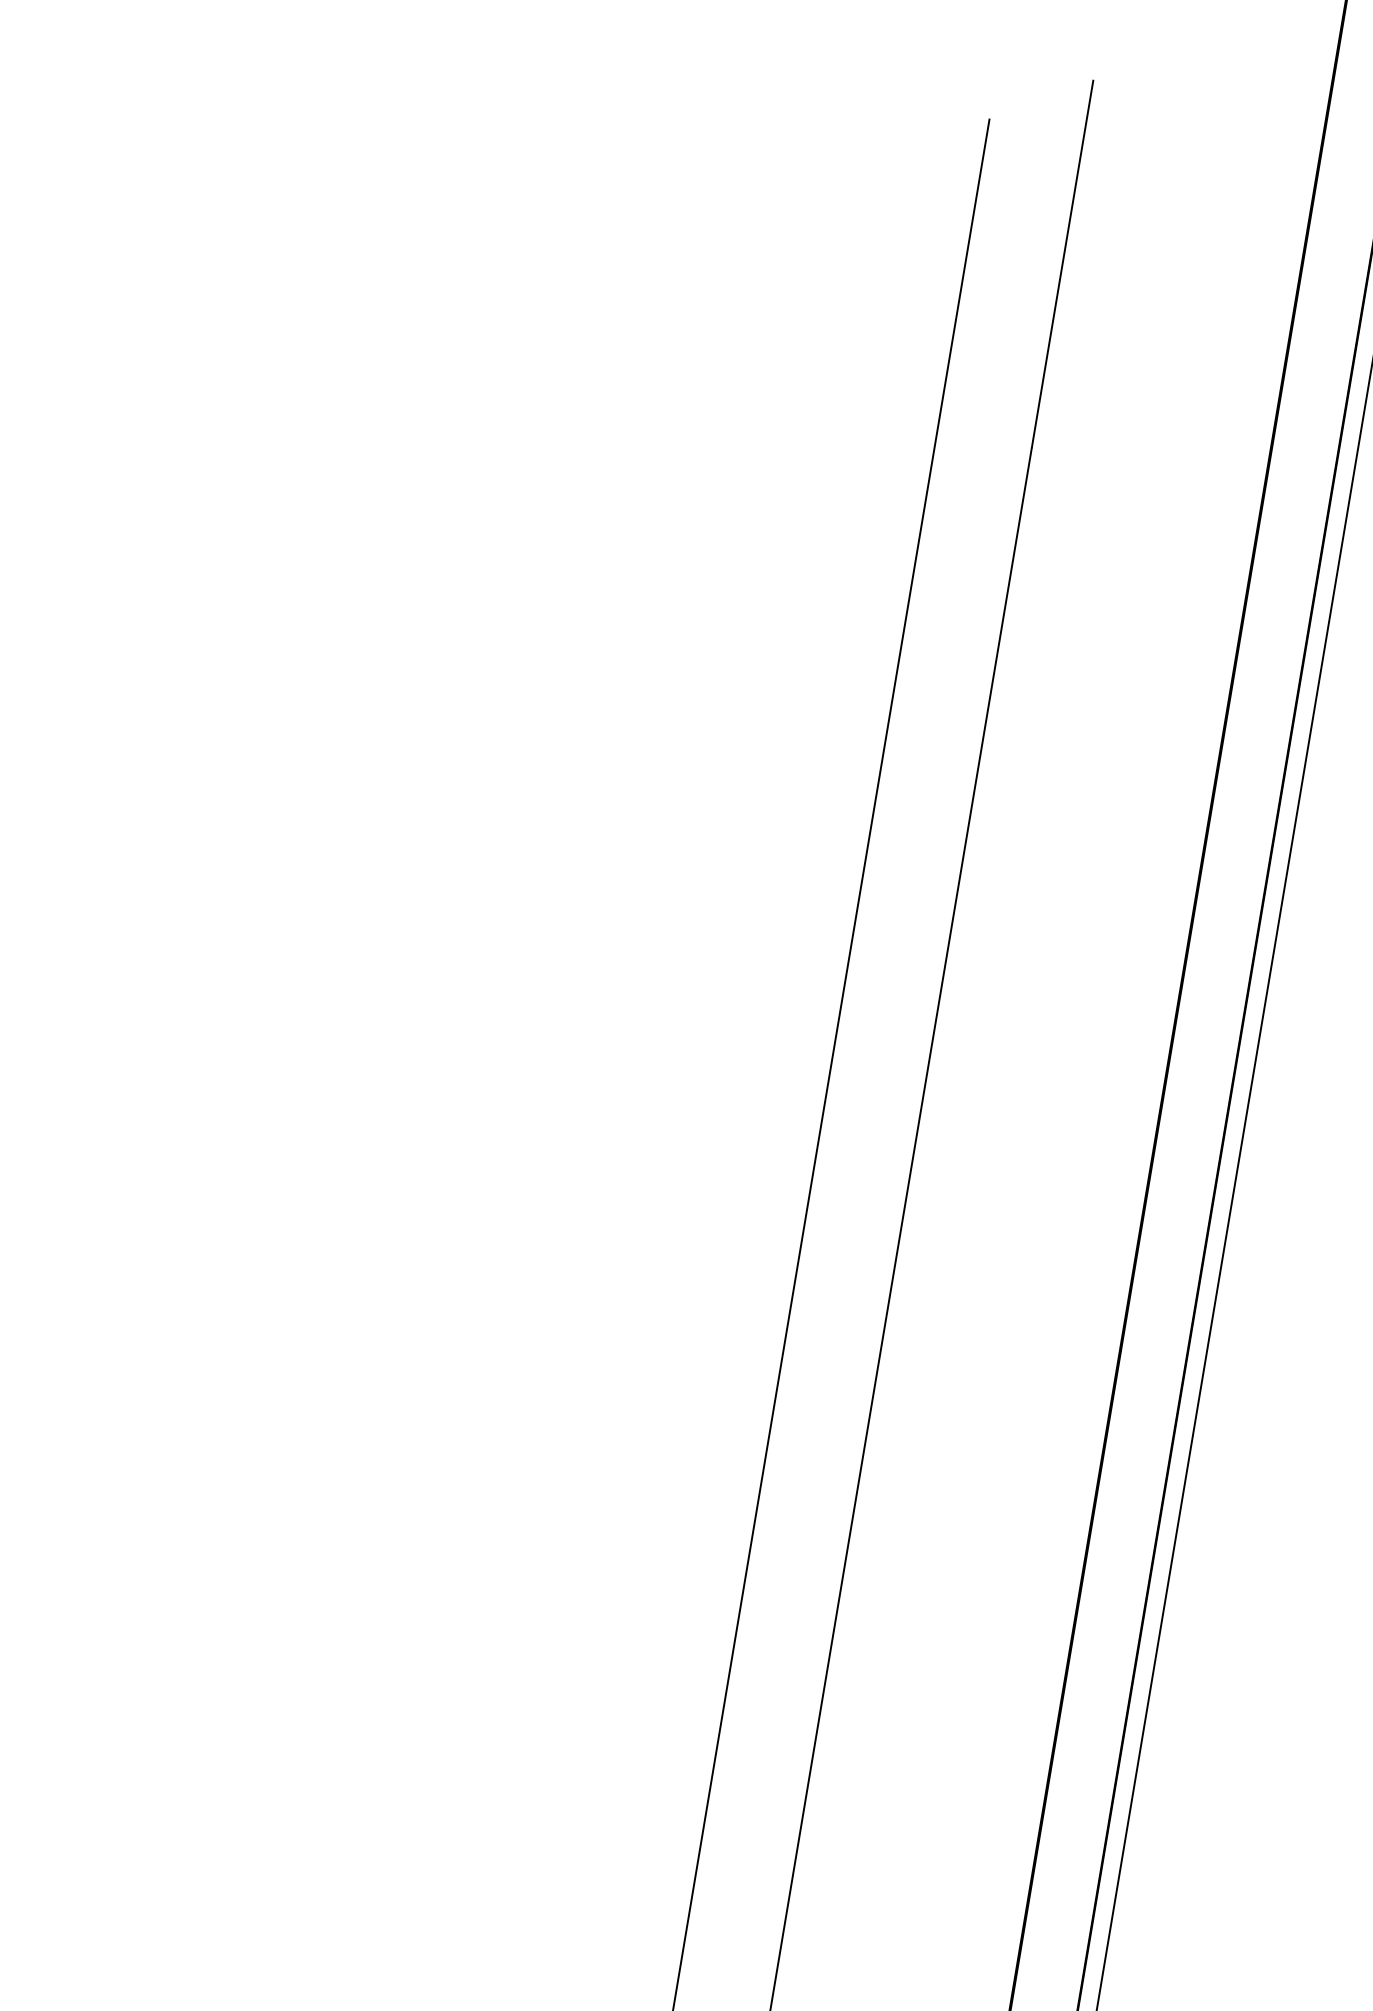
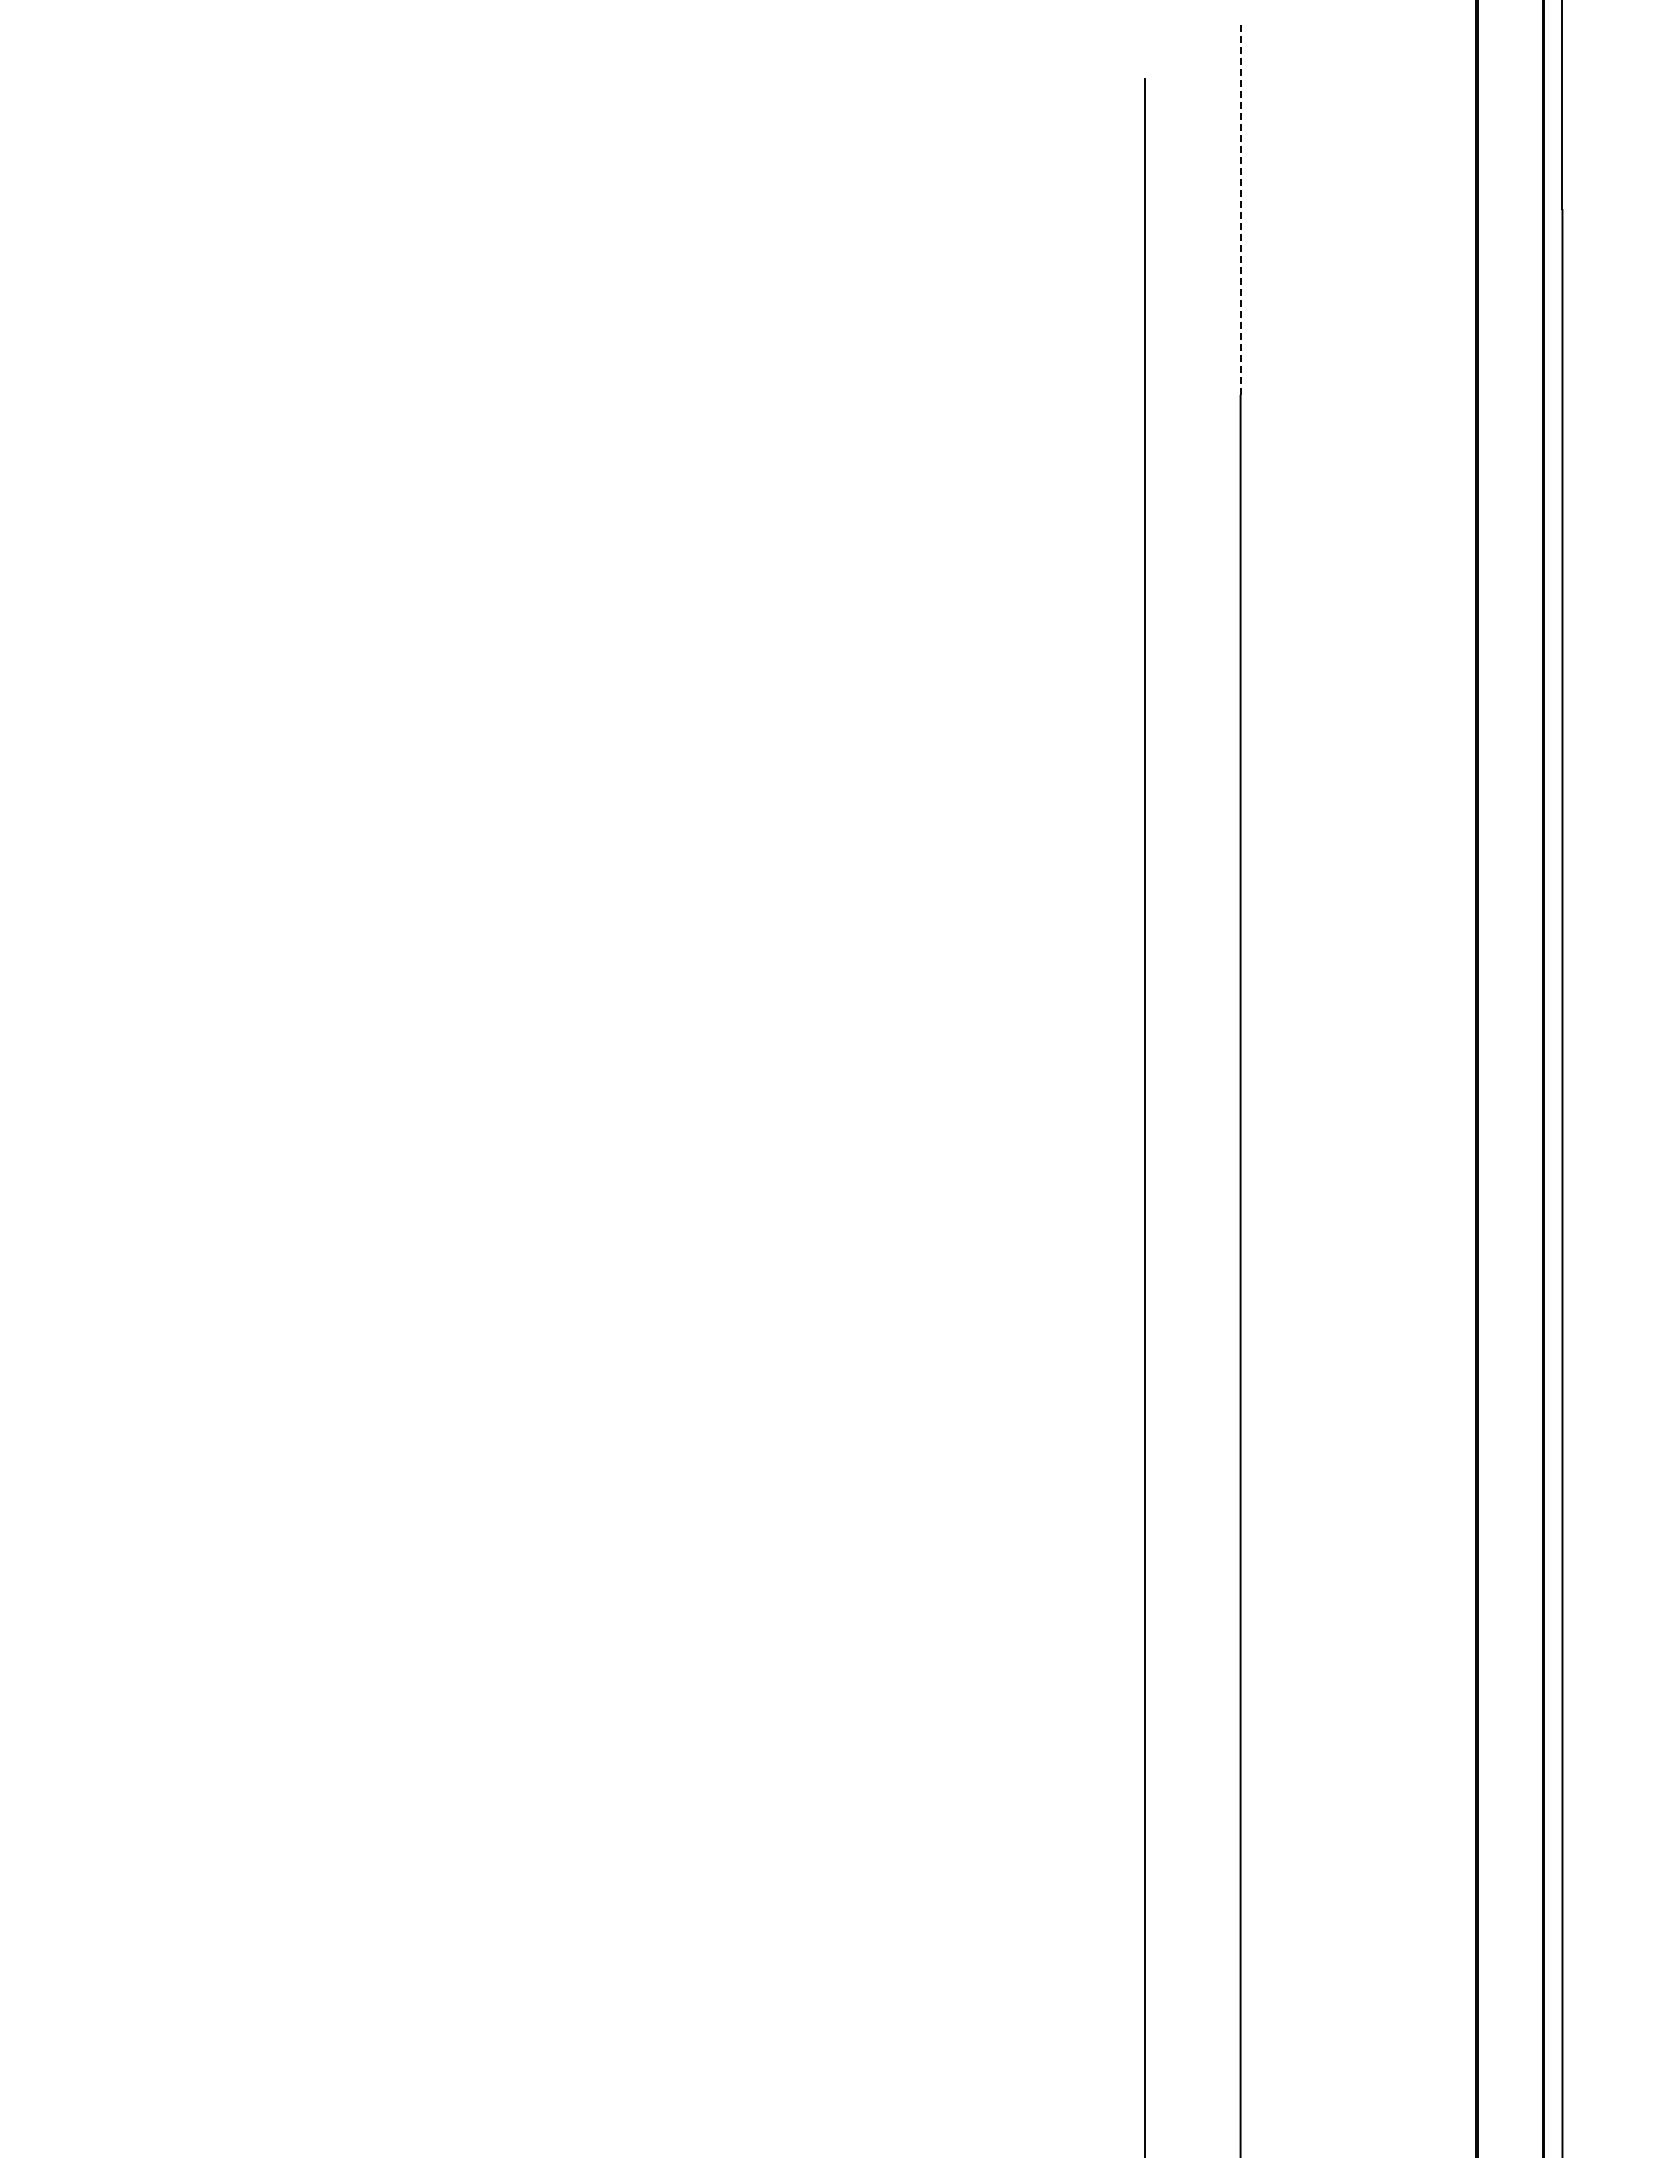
line: (1062, 264) -> (1240, 209), solid -> dashed

